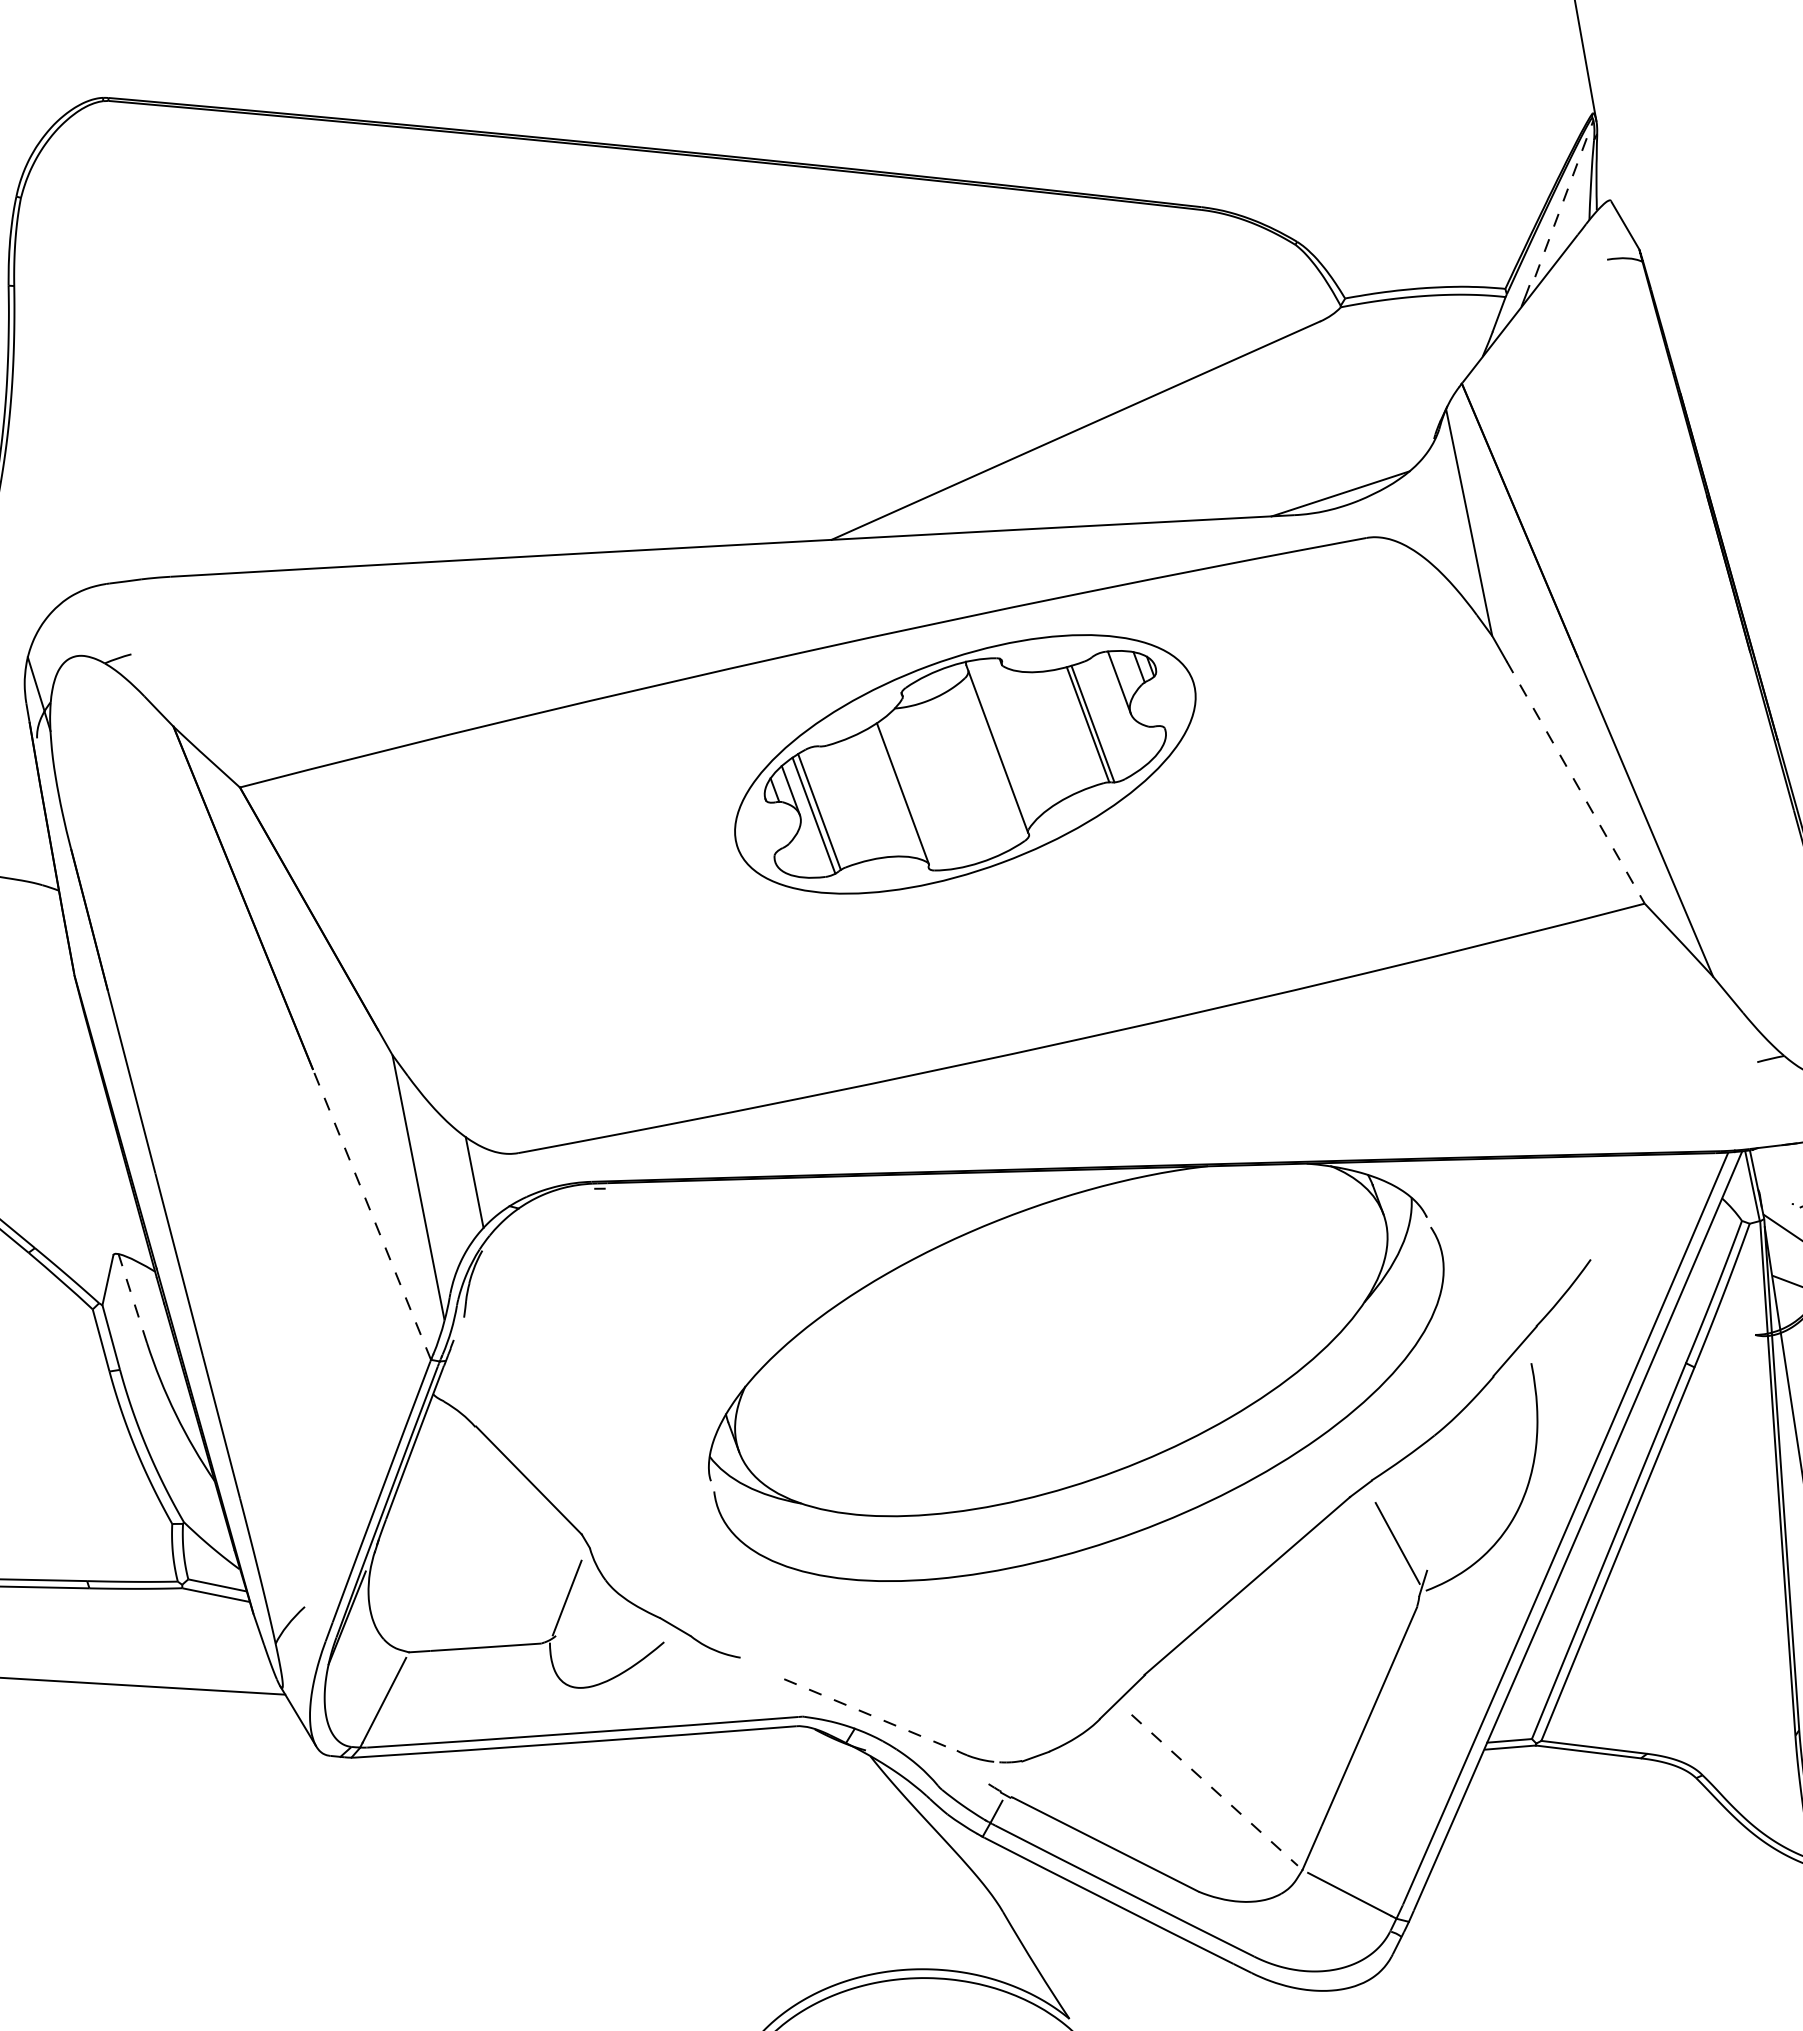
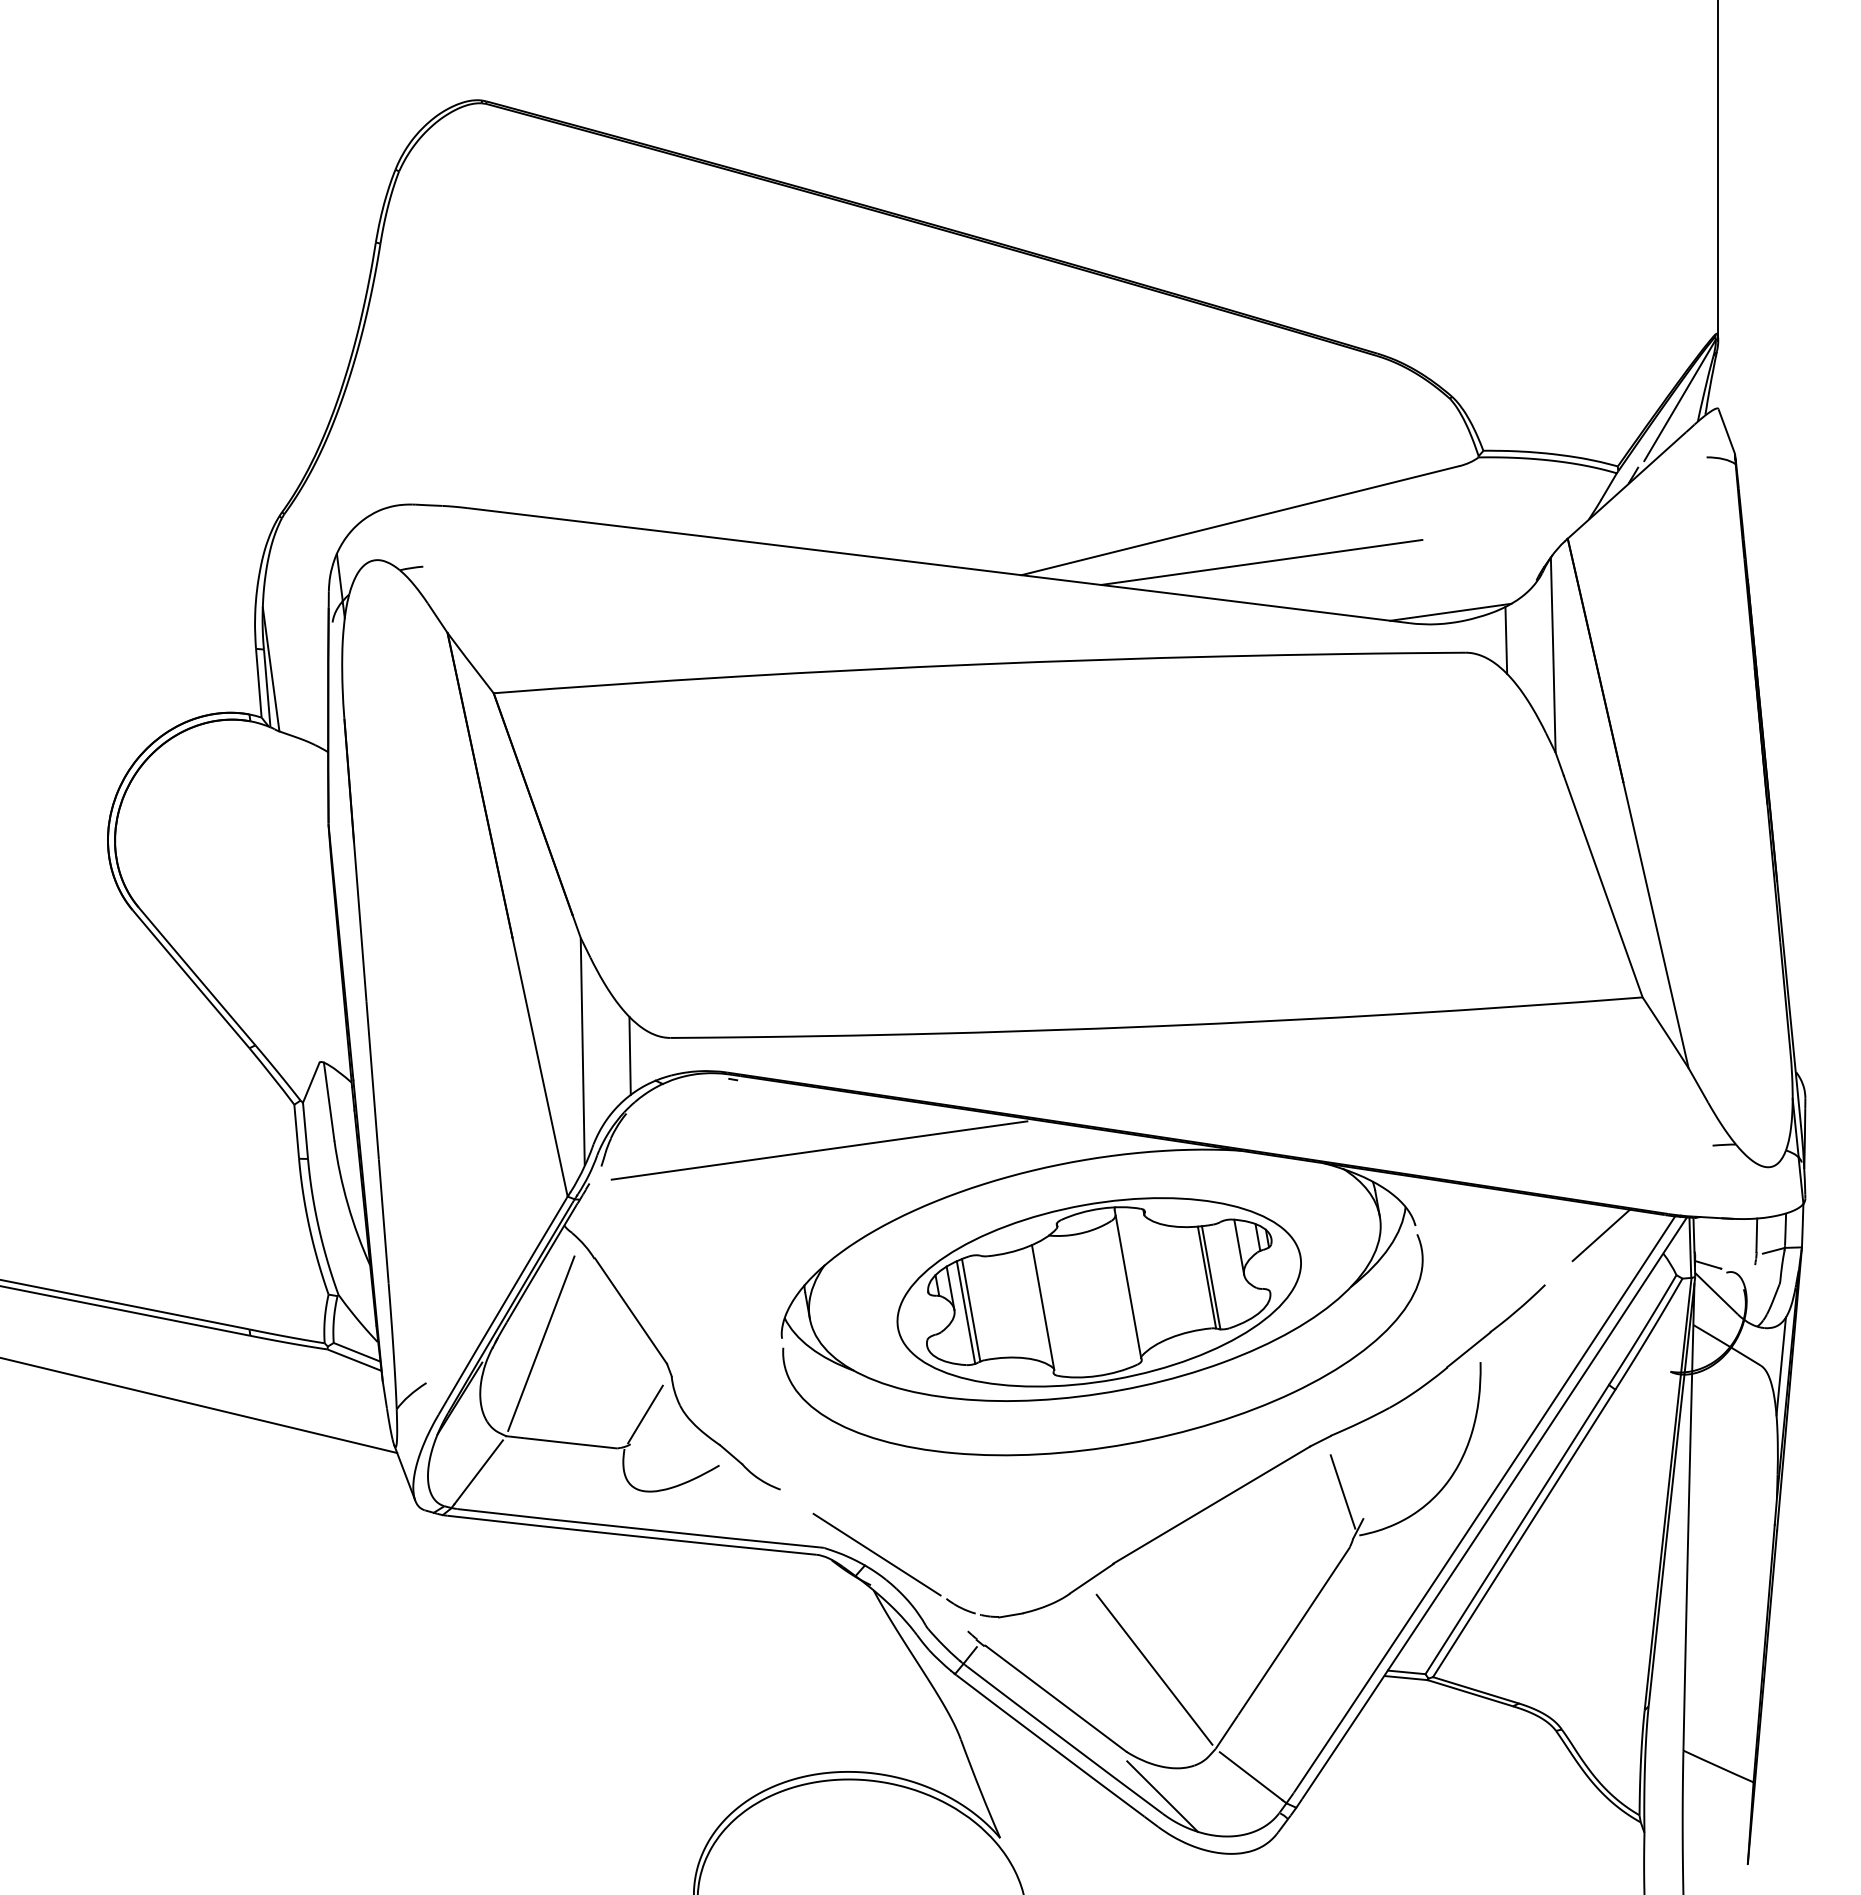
line: (1564, 197) -> (1680, 399), dashed -> solid
line: (1109, 473) -> (1261, 561), added
line: (1411, 514) -> (1506, 639), added
part: (964, 764) -> (1098, 1292), moved
line: (1575, 782) -> (1603, 886), dashed -> solid
line: (1645, 1190) -> (1600, 1235), added
line: (1777, 1201) -> (1708, 1264), added
line: (371, 1213) -> (539, 1066), dashed -> solid
line: (715, 1253) -> (819, 1150), added
line: (133, 1298) -> (329, 1101), dashed -> solid
line: (431, 1536) -> (541, 1343), added
line: (867, 1713) -> (877, 1554), dashed -> solid
line: (1214, 1789) -> (1154, 1669), dashed -> solid
line: (1250, 1936) -> (1162, 1796), added

